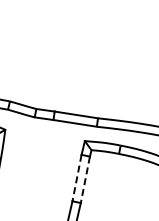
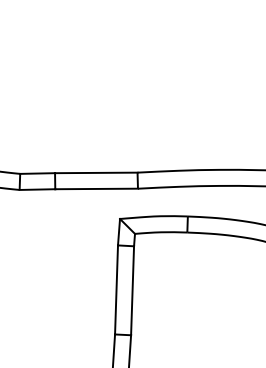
line: (77, 178) -> (117, 290), dashed -> solid
line: (85, 179) -> (132, 290), dashed -> solid

